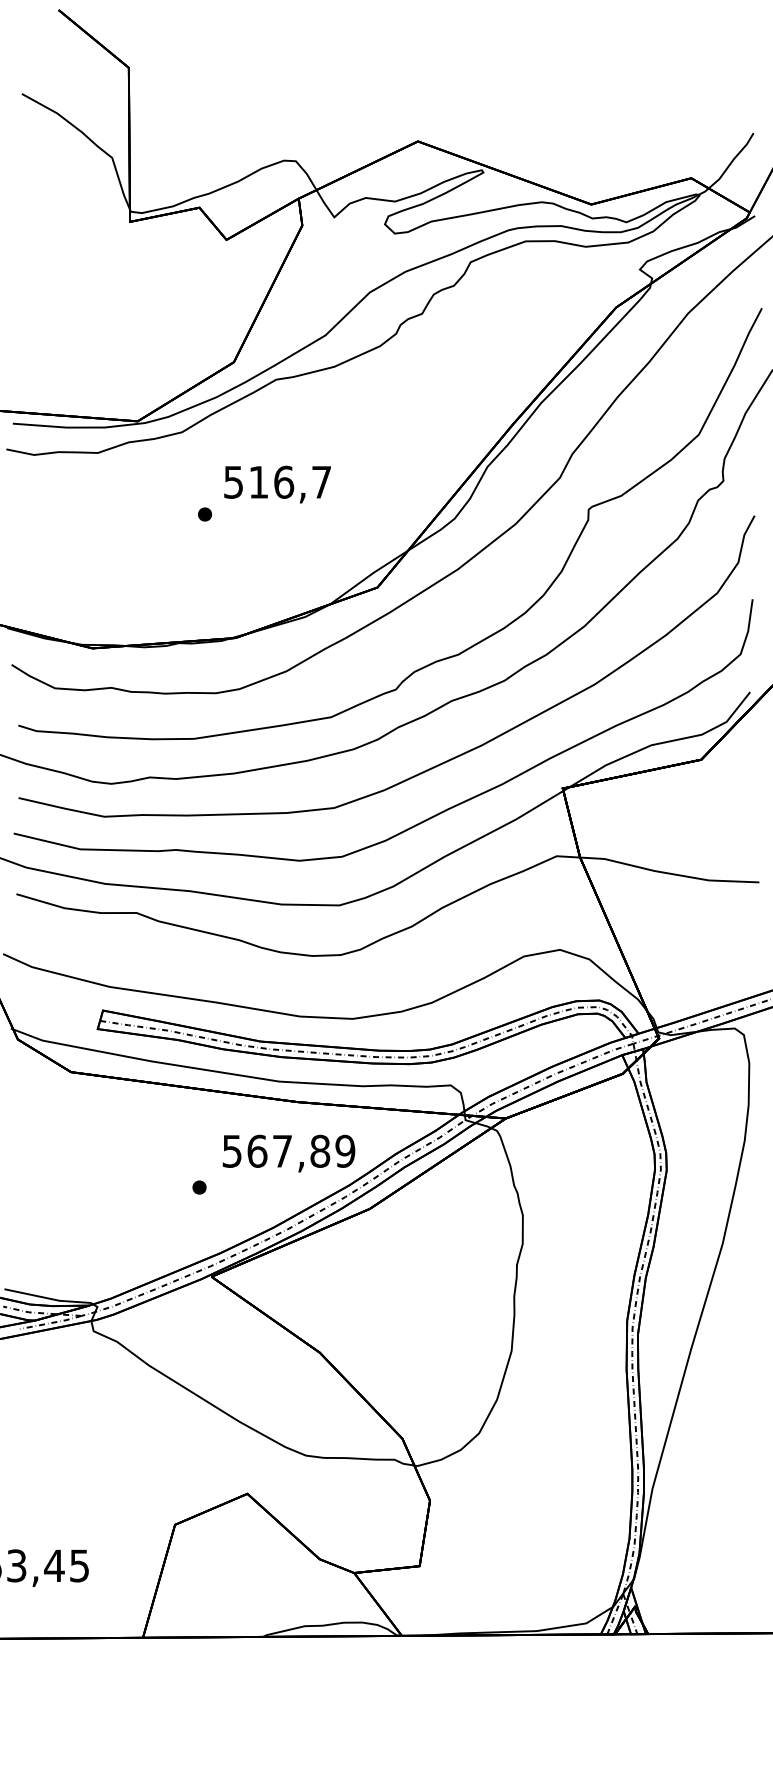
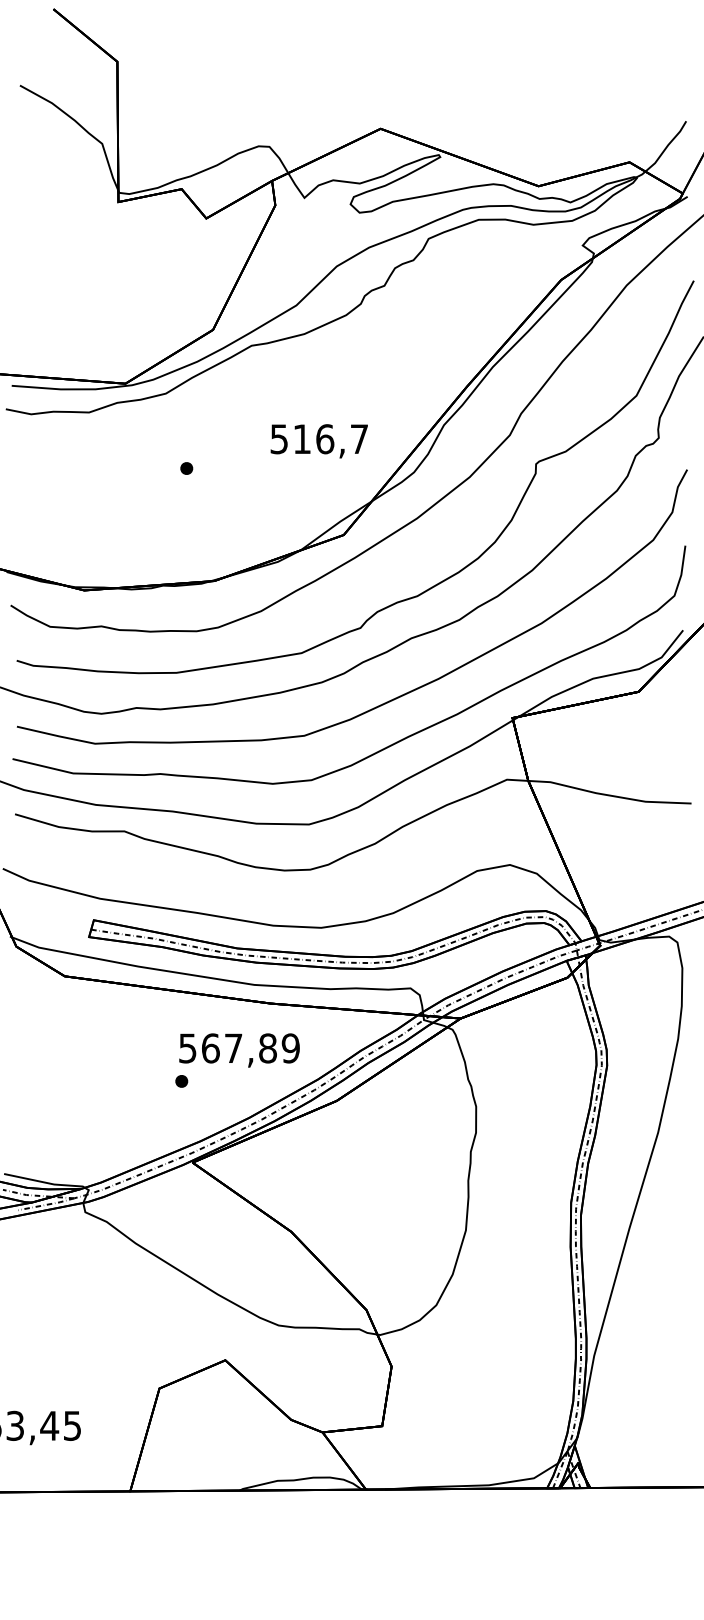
text: (277, 484) -> (319, 441), moved
text: (288, 1153) -> (239, 1050), moved

